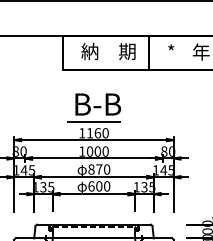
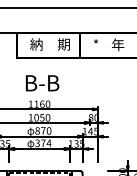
line: (93, 121) -> (39, 95), removed
text: (97, 151) -> (42, 117), 1000 -> 1050
text: (99, 186) -> (43, 143), 600 -> 374

